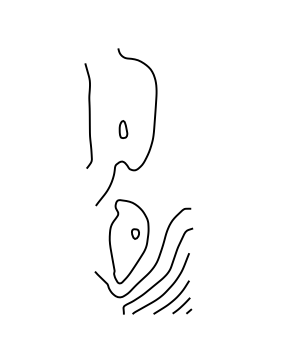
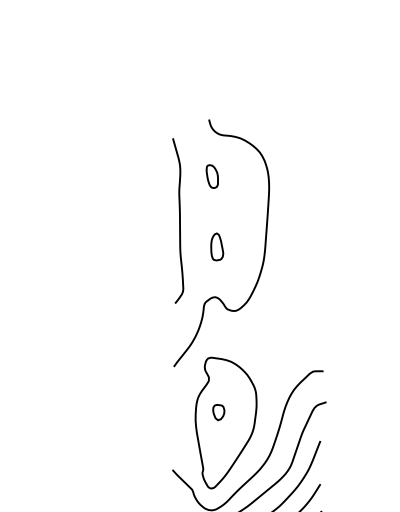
part: (119, 84) -> (210, 176), added
curve: (88, 115) -> (177, 220), moved
part: (135, 233) -> (218, 411), moved

